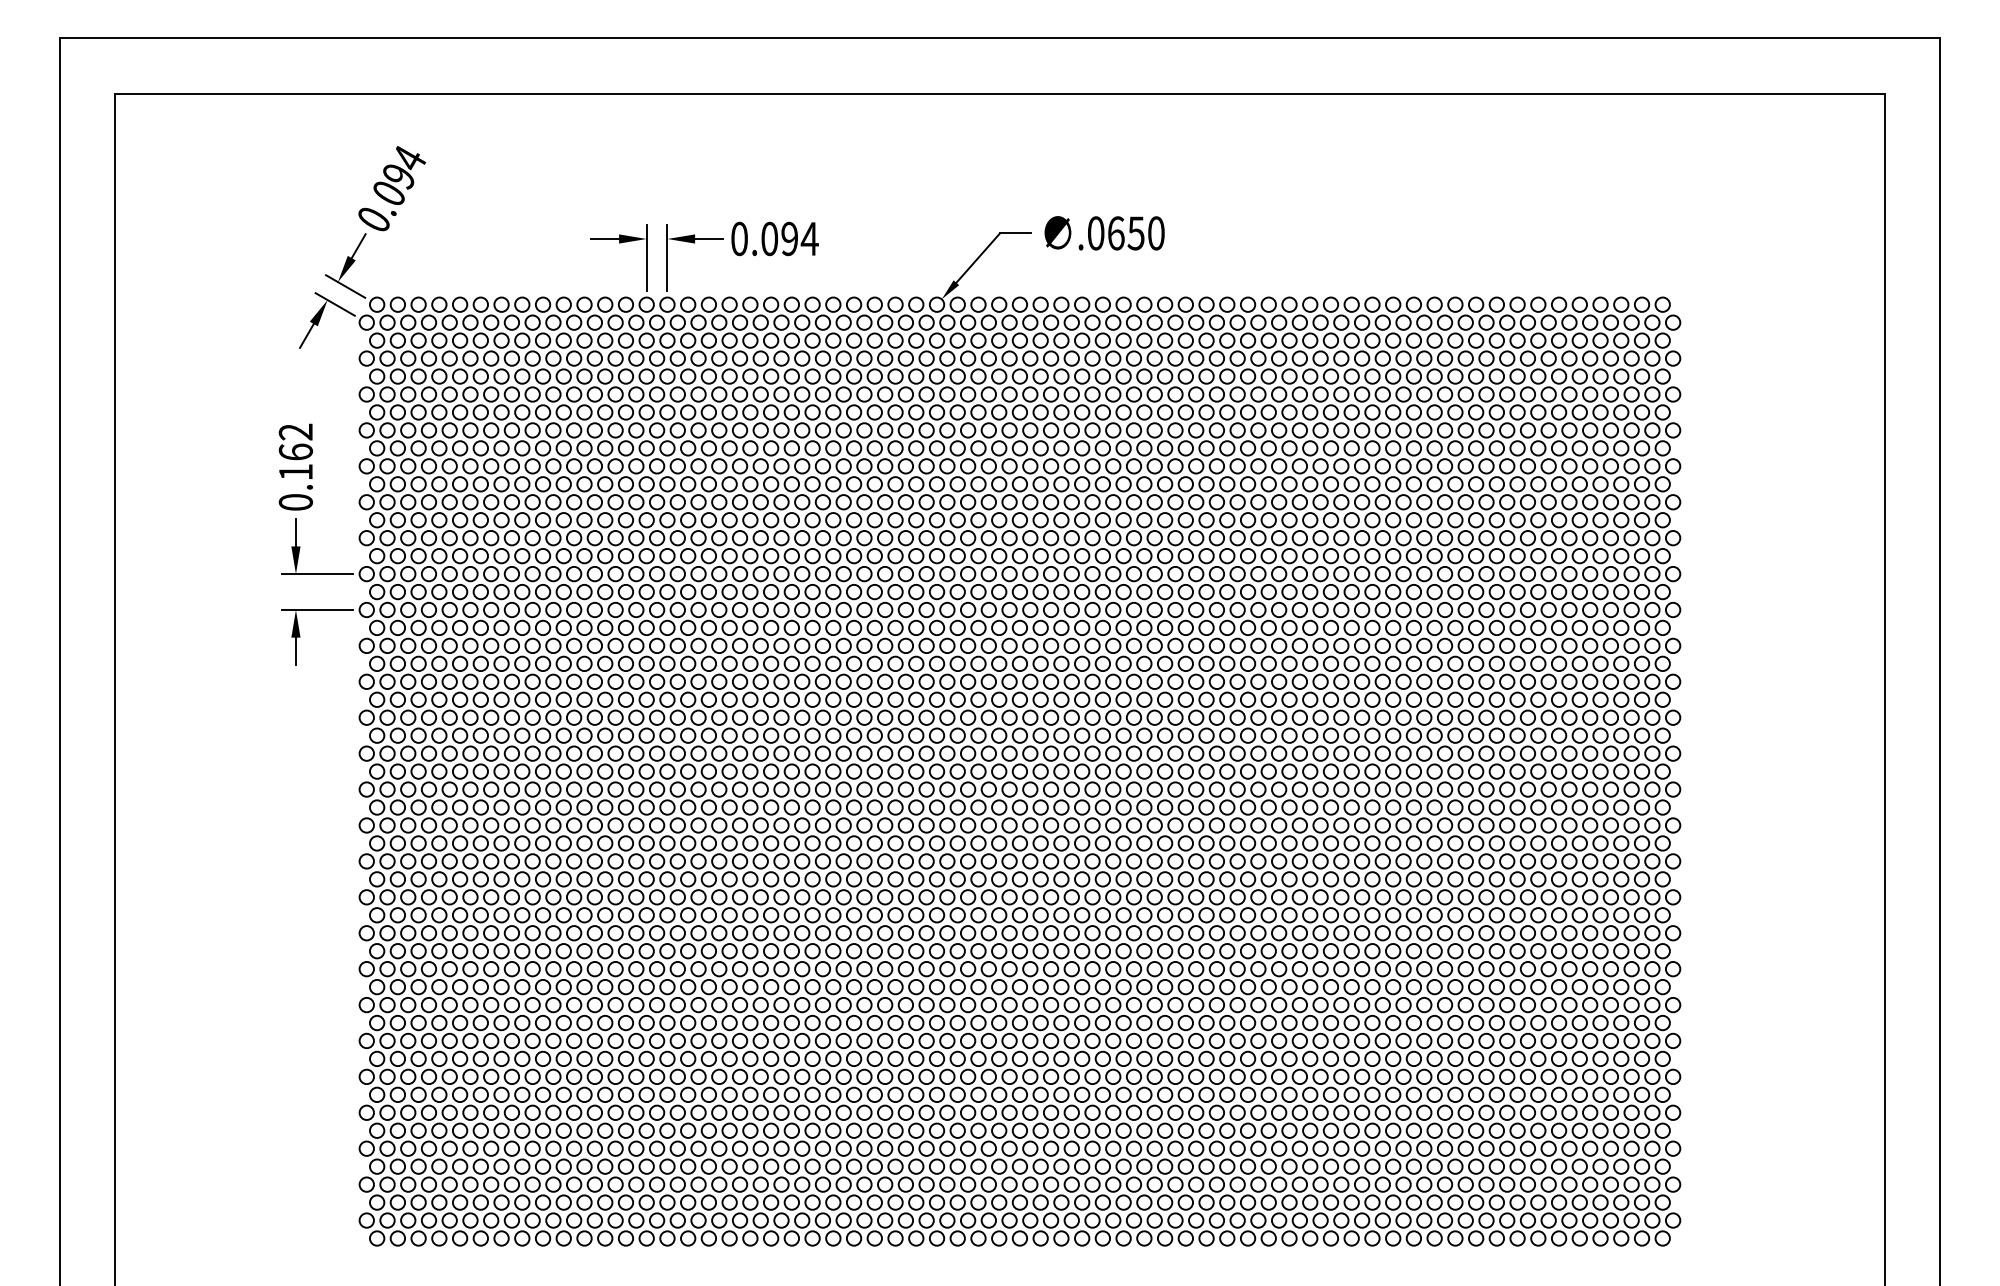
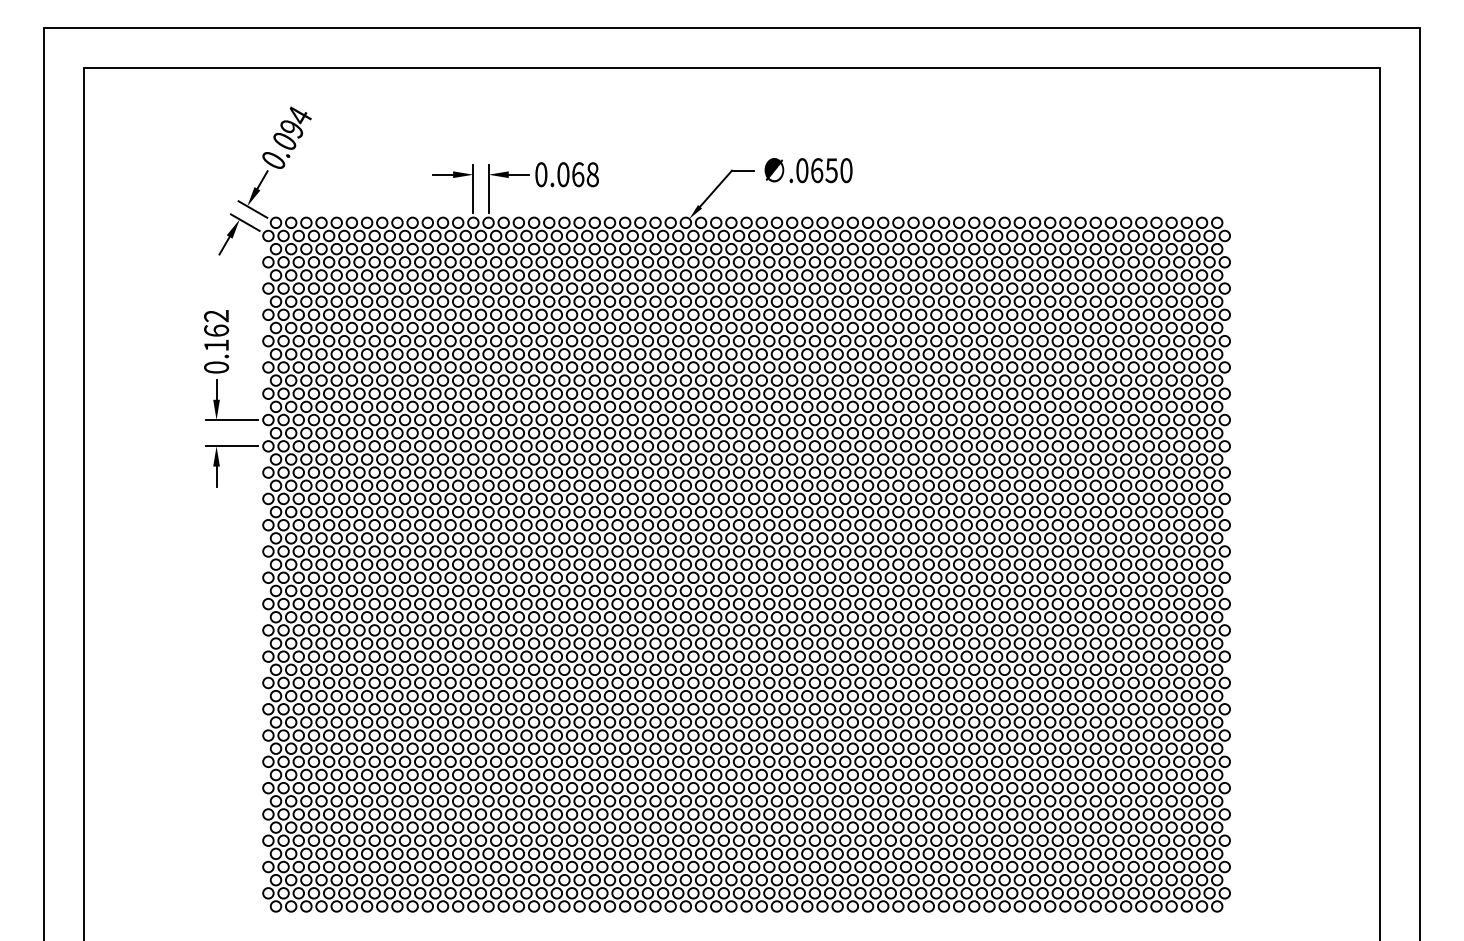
text: (799, 238) -> (585, 174), 0.094 -> 0.068

